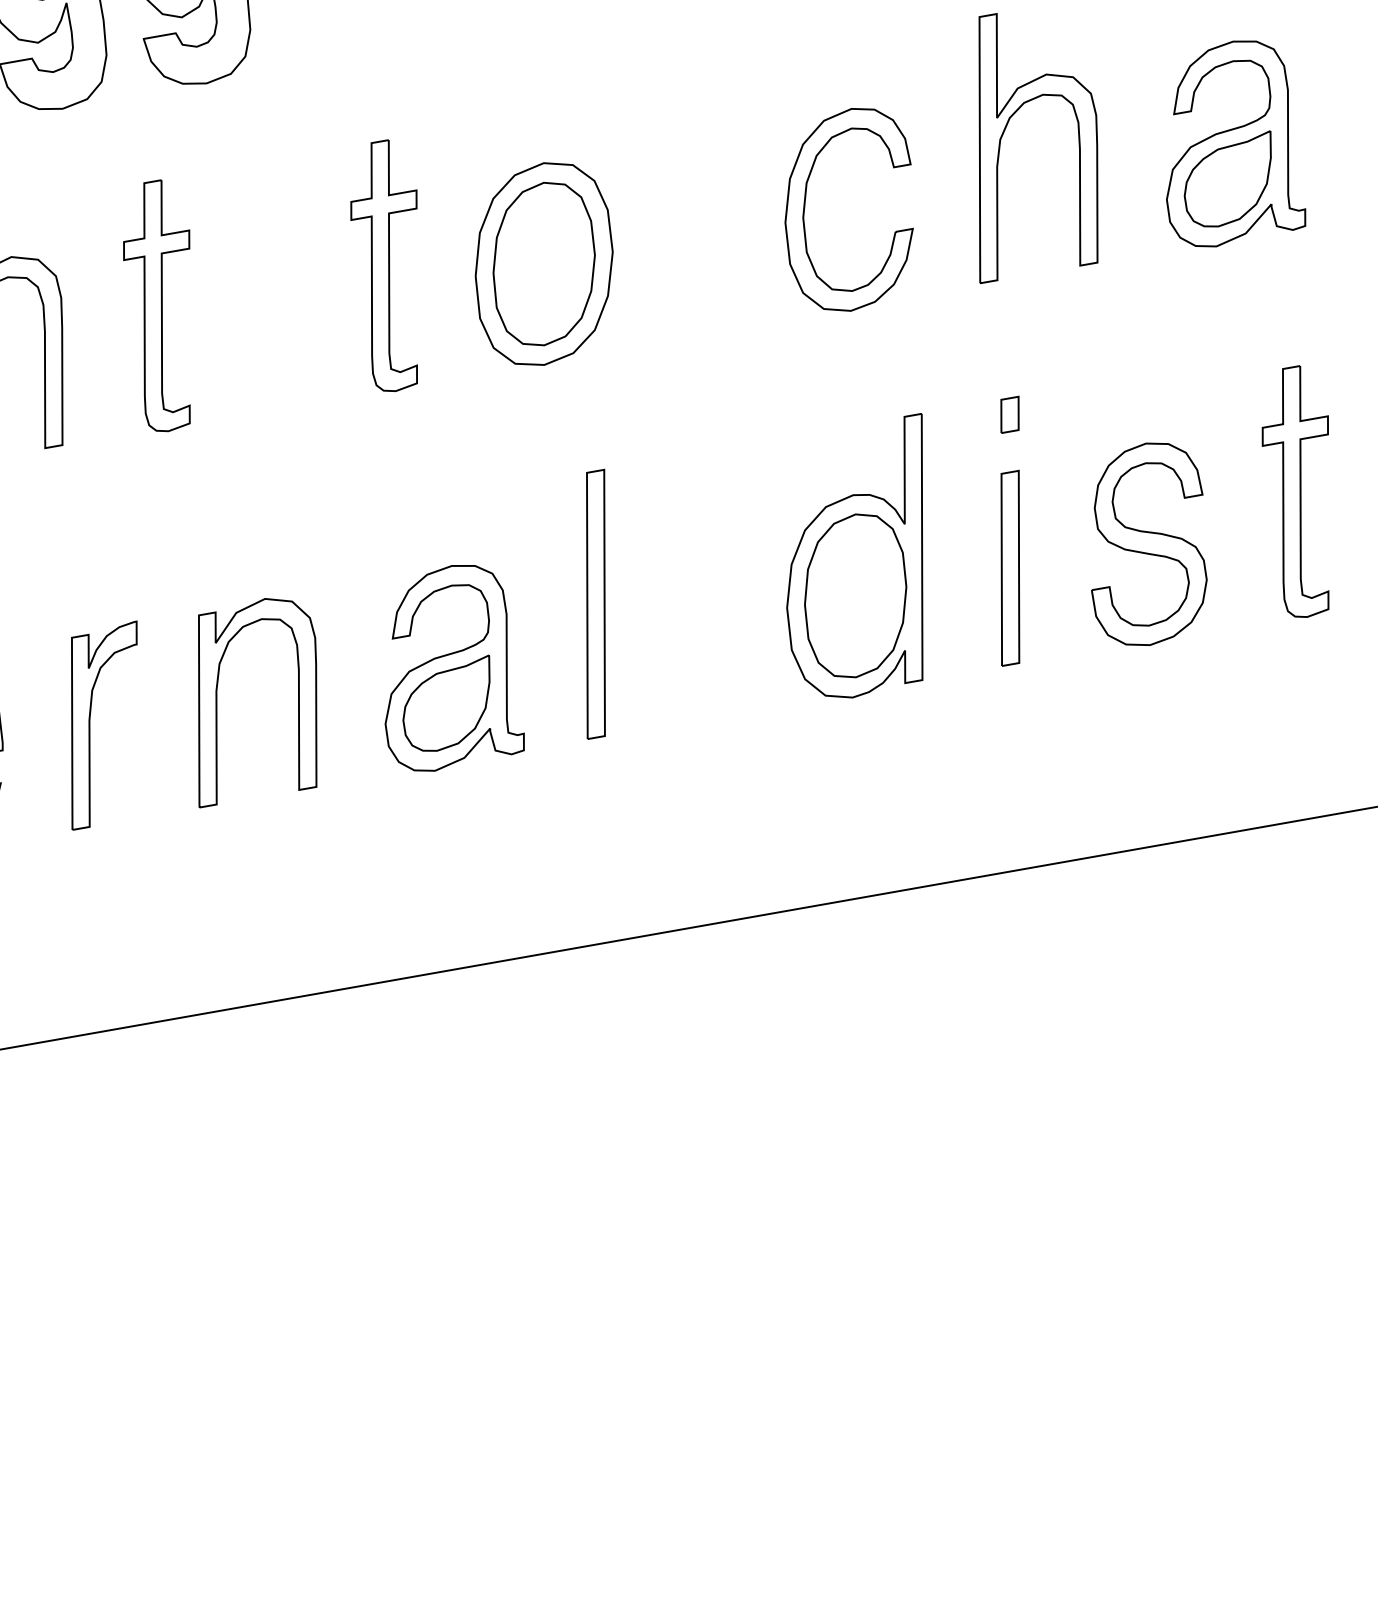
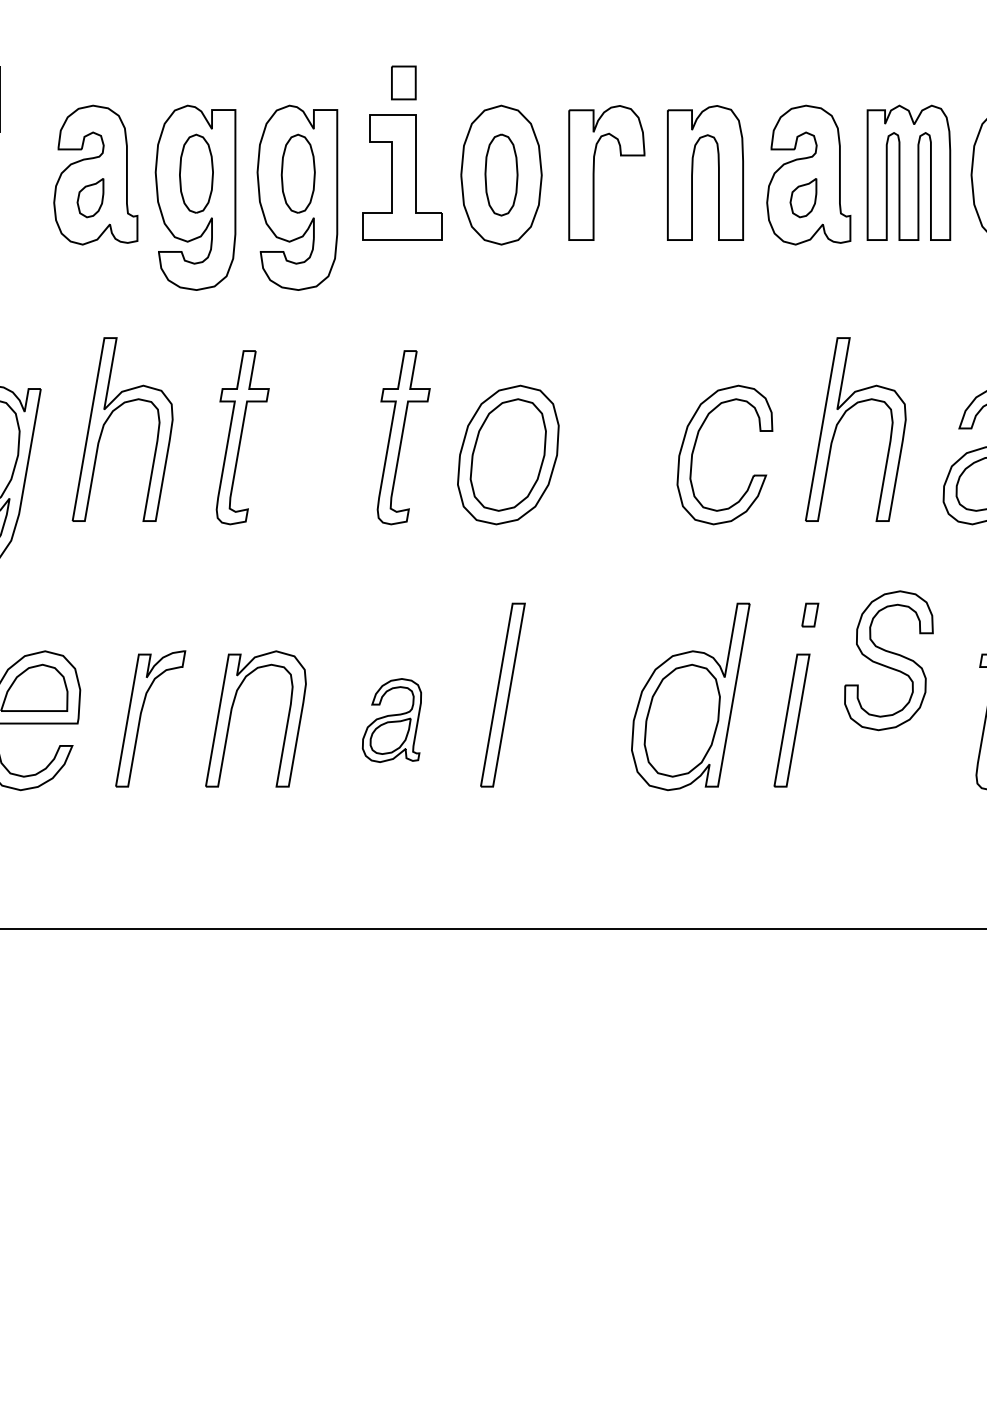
part: (1146, 544) -> (888, 660), moved
part: (445, 667) -> (391, 720), size x0.6

